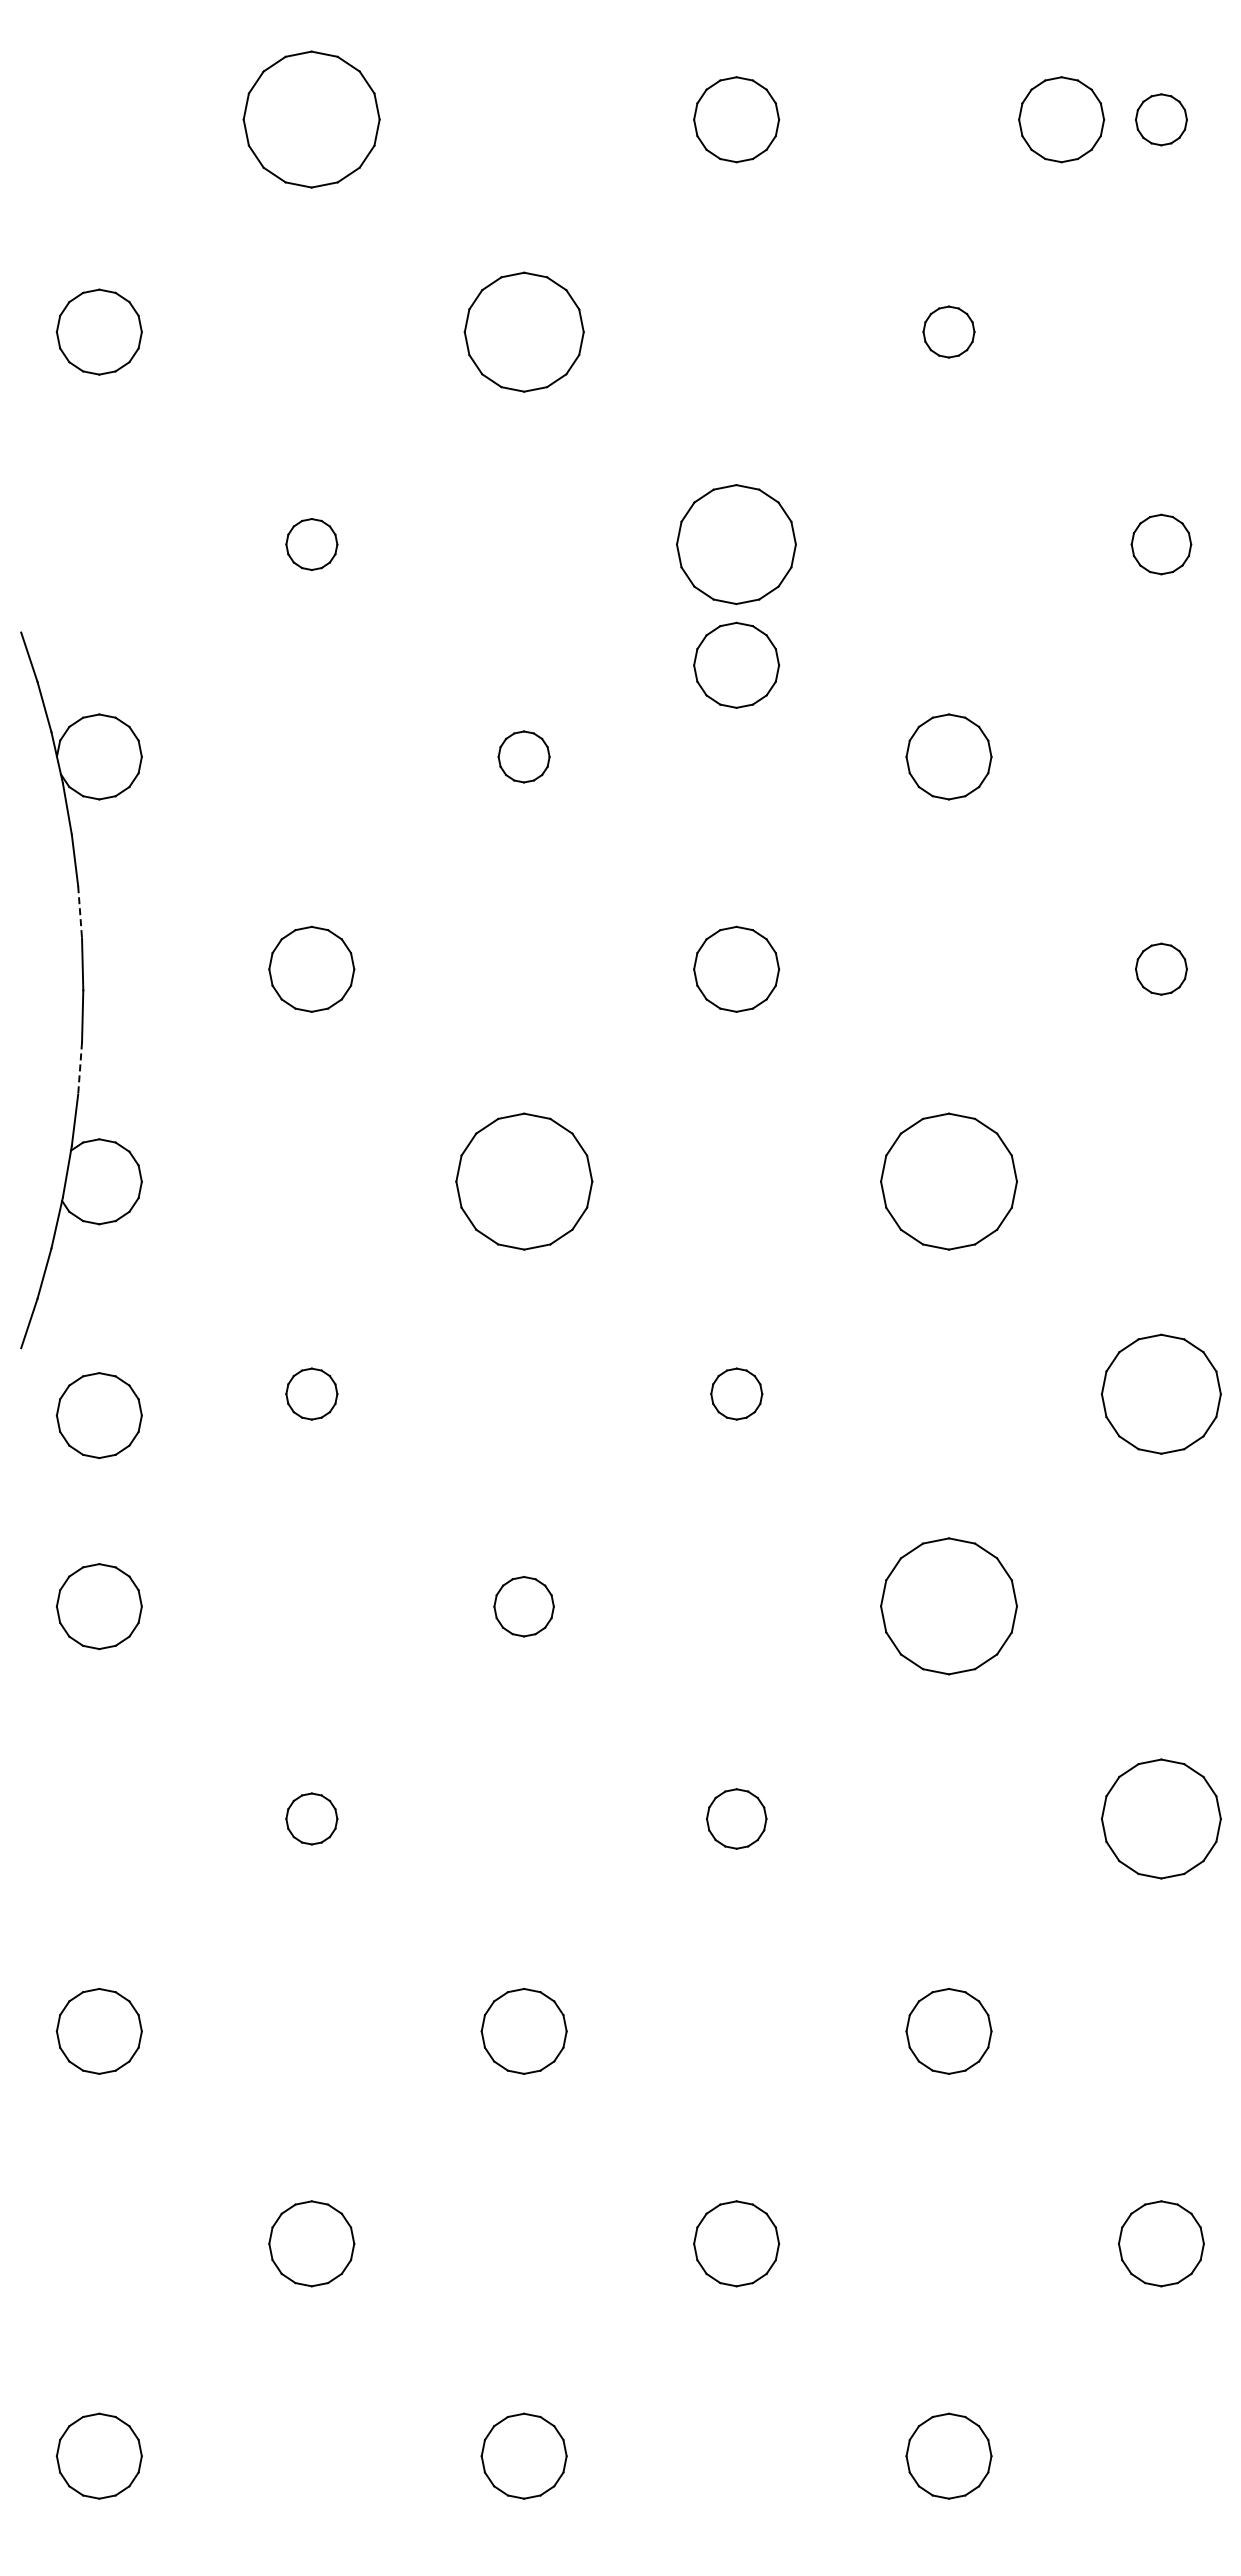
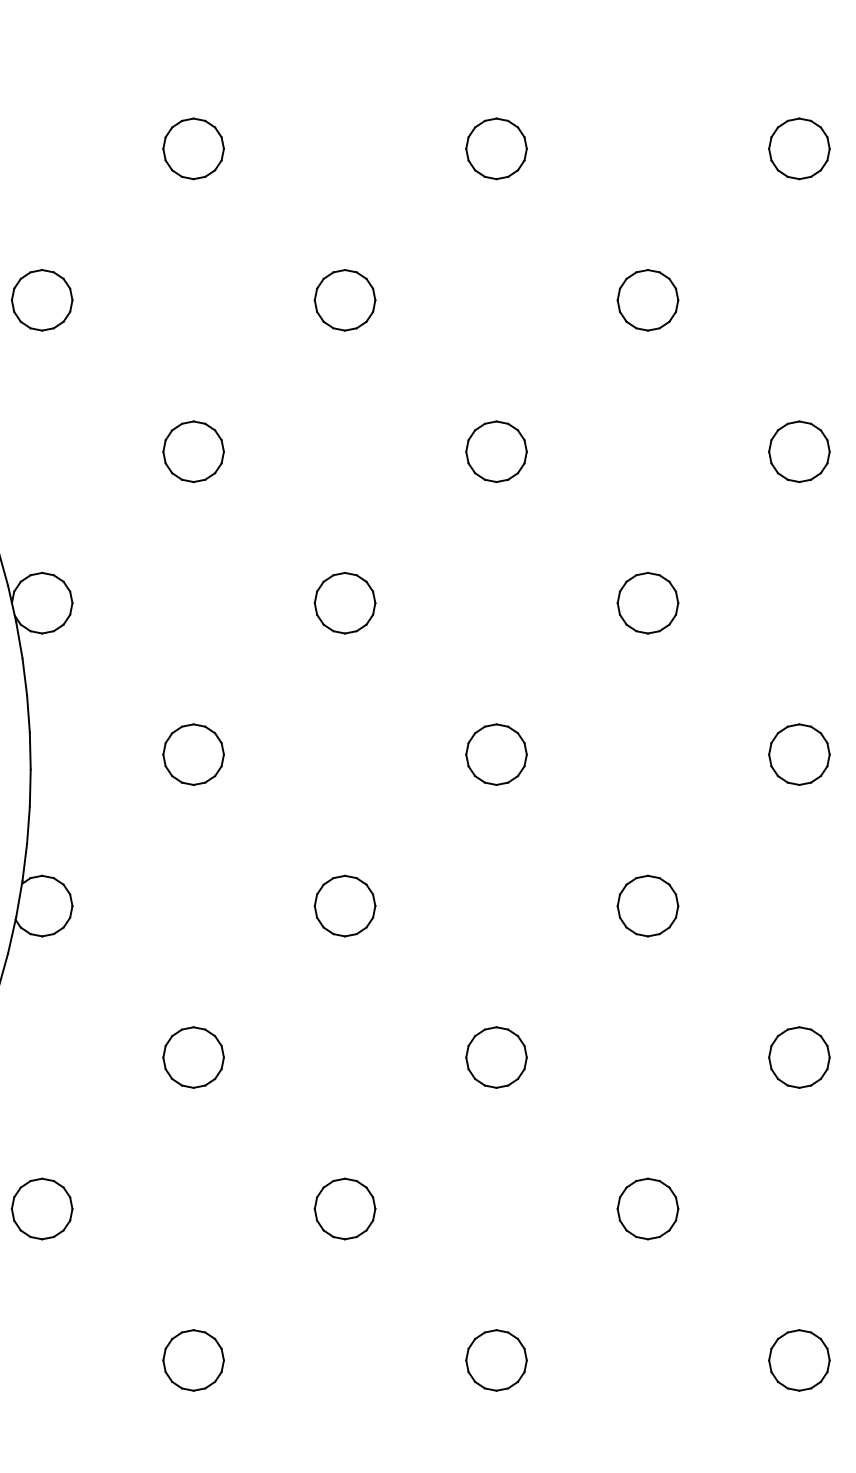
part: (311, 119) -> (193, 148), size x0.62
part: (1061, 119) -> (728, 148), removed
part: (1161, 119) -> (799, 148), size x1.67
part: (523, 331) -> (344, 299), size x0.71
part: (948, 331) -> (647, 299), size x1.67
part: (311, 544) -> (193, 451), size x1.67
part: (736, 544) -> (496, 451), size x0.71
part: (1161, 544) -> (799, 451), size x1.43
part: (736, 664) -> (496, 537), removed
part: (523, 756) -> (344, 602), size x1.67
line: (80, 912) -> (28, 714), dashed -> solid
part: (1161, 968) -> (799, 754), size x1.67
line: (80, 1068) -> (28, 825), dashed -> solid
part: (523, 1181) -> (344, 905), size x0.62
part: (948, 1181) -> (647, 905), size x0.62
part: (311, 1393) -> (193, 1057), size x1.67
part: (736, 1393) -> (496, 1057), size x1.67
part: (1161, 1393) -> (799, 1057), size x0.71
part: (98, 1415) -> (41, 1072), removed
part: (523, 1606) -> (344, 1208), size x1.43
part: (948, 1606) -> (647, 1208), size x0.62
part: (311, 1818) -> (193, 1360), size x1.67
part: (736, 1818) -> (496, 1360), size x1.43
part: (1161, 1818) -> (799, 1360), size x0.71

